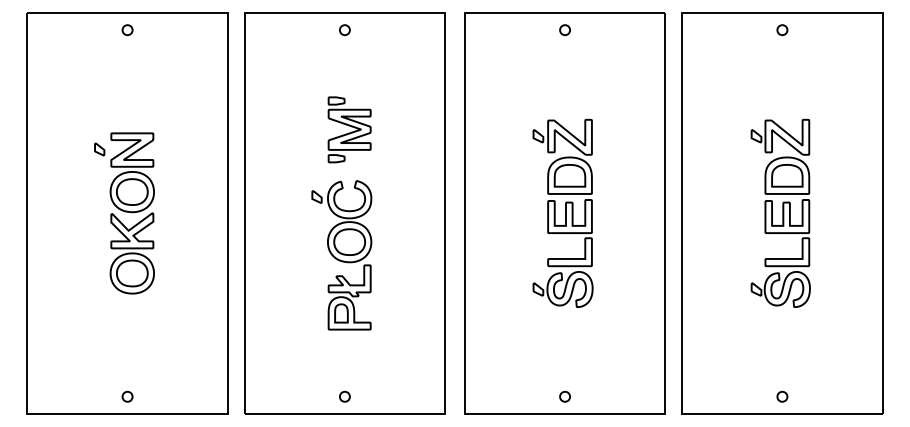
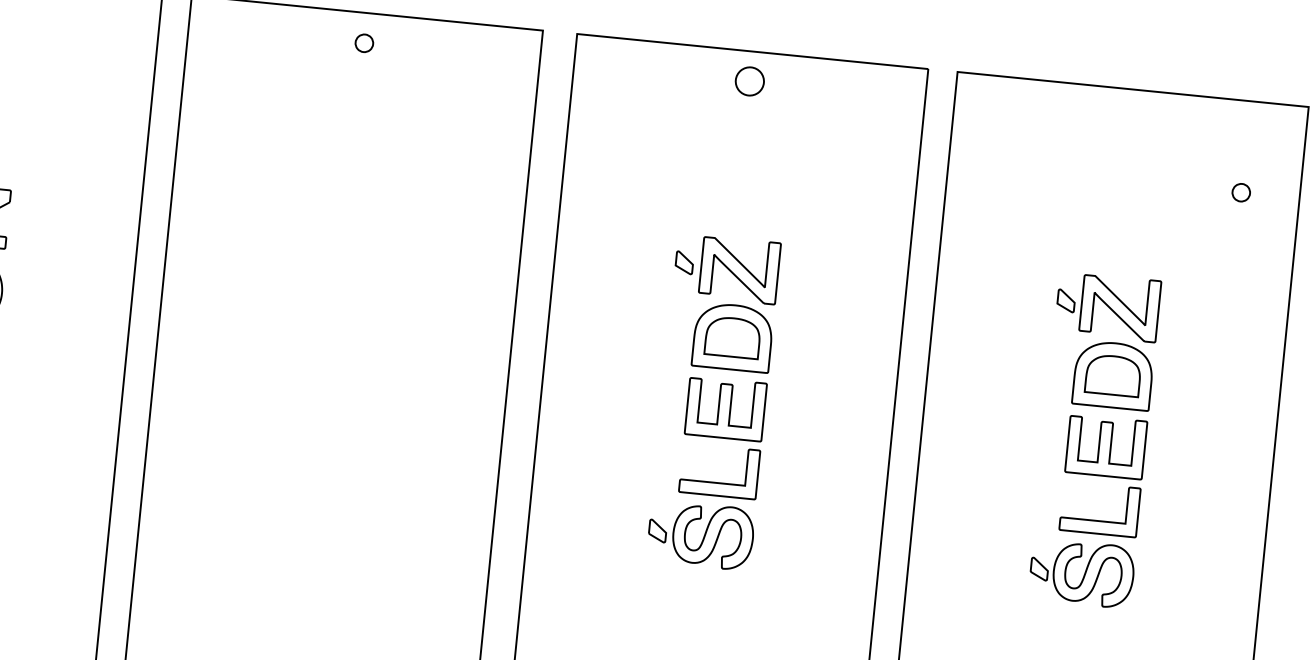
part: (564, 30) -> (748, 82), size x1.6
part: (782, 30) -> (1241, 193), moved
part: (349, 129) -> (355, 217), removed
part: (341, 255) -> (319, 437), removed

